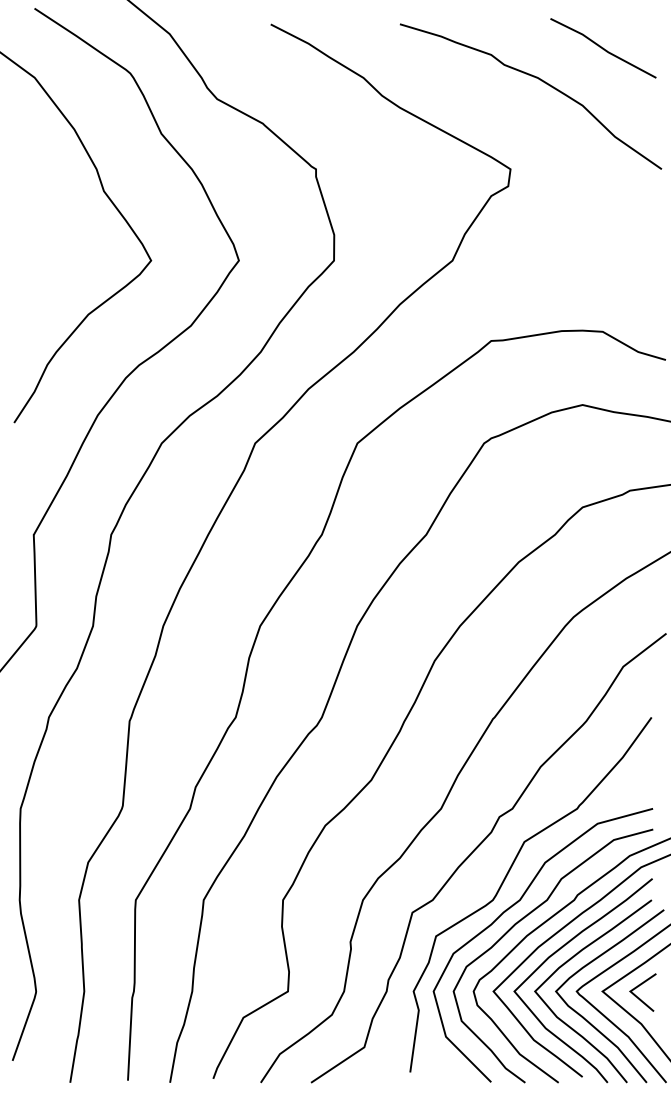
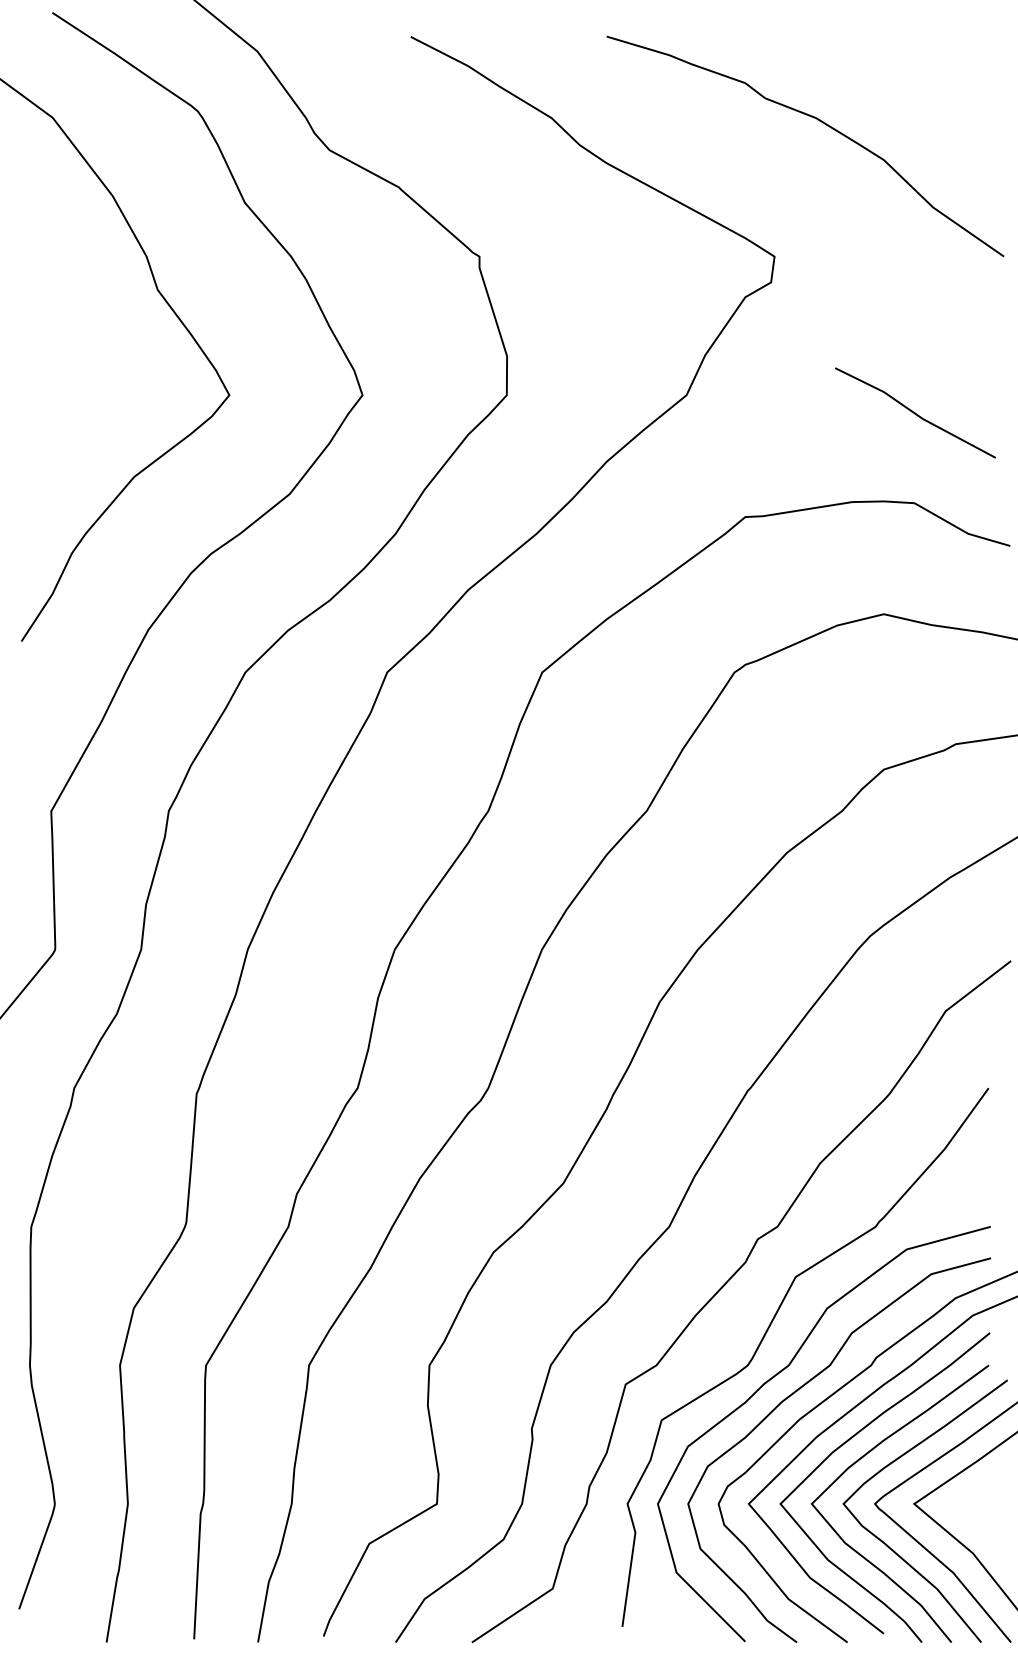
line: (603, 48) -> (915, 413), moved
line: (639, 997) -> (970, 1513), removed

